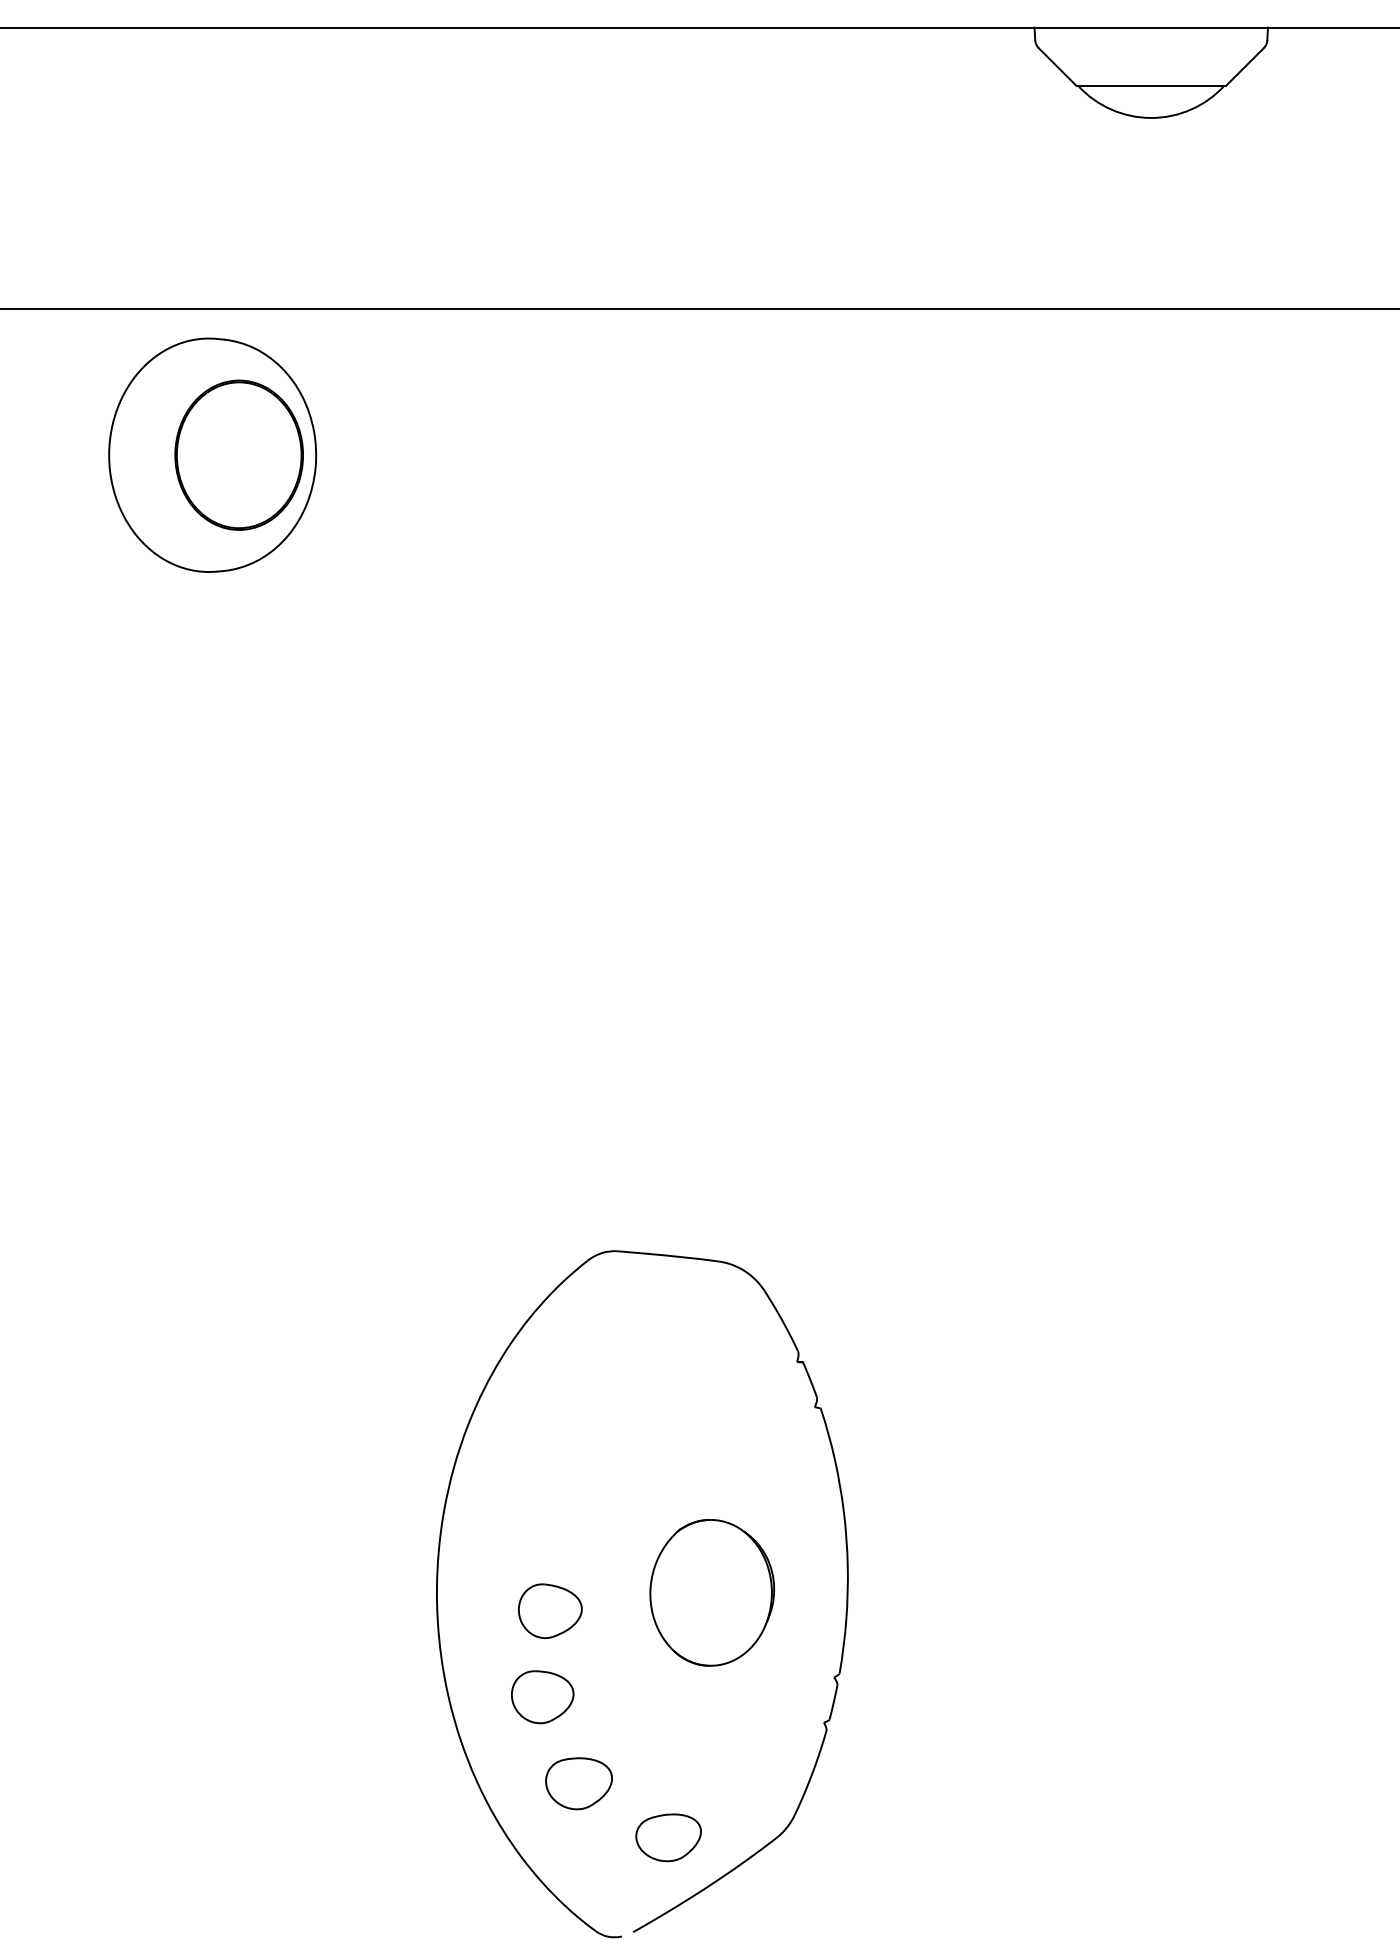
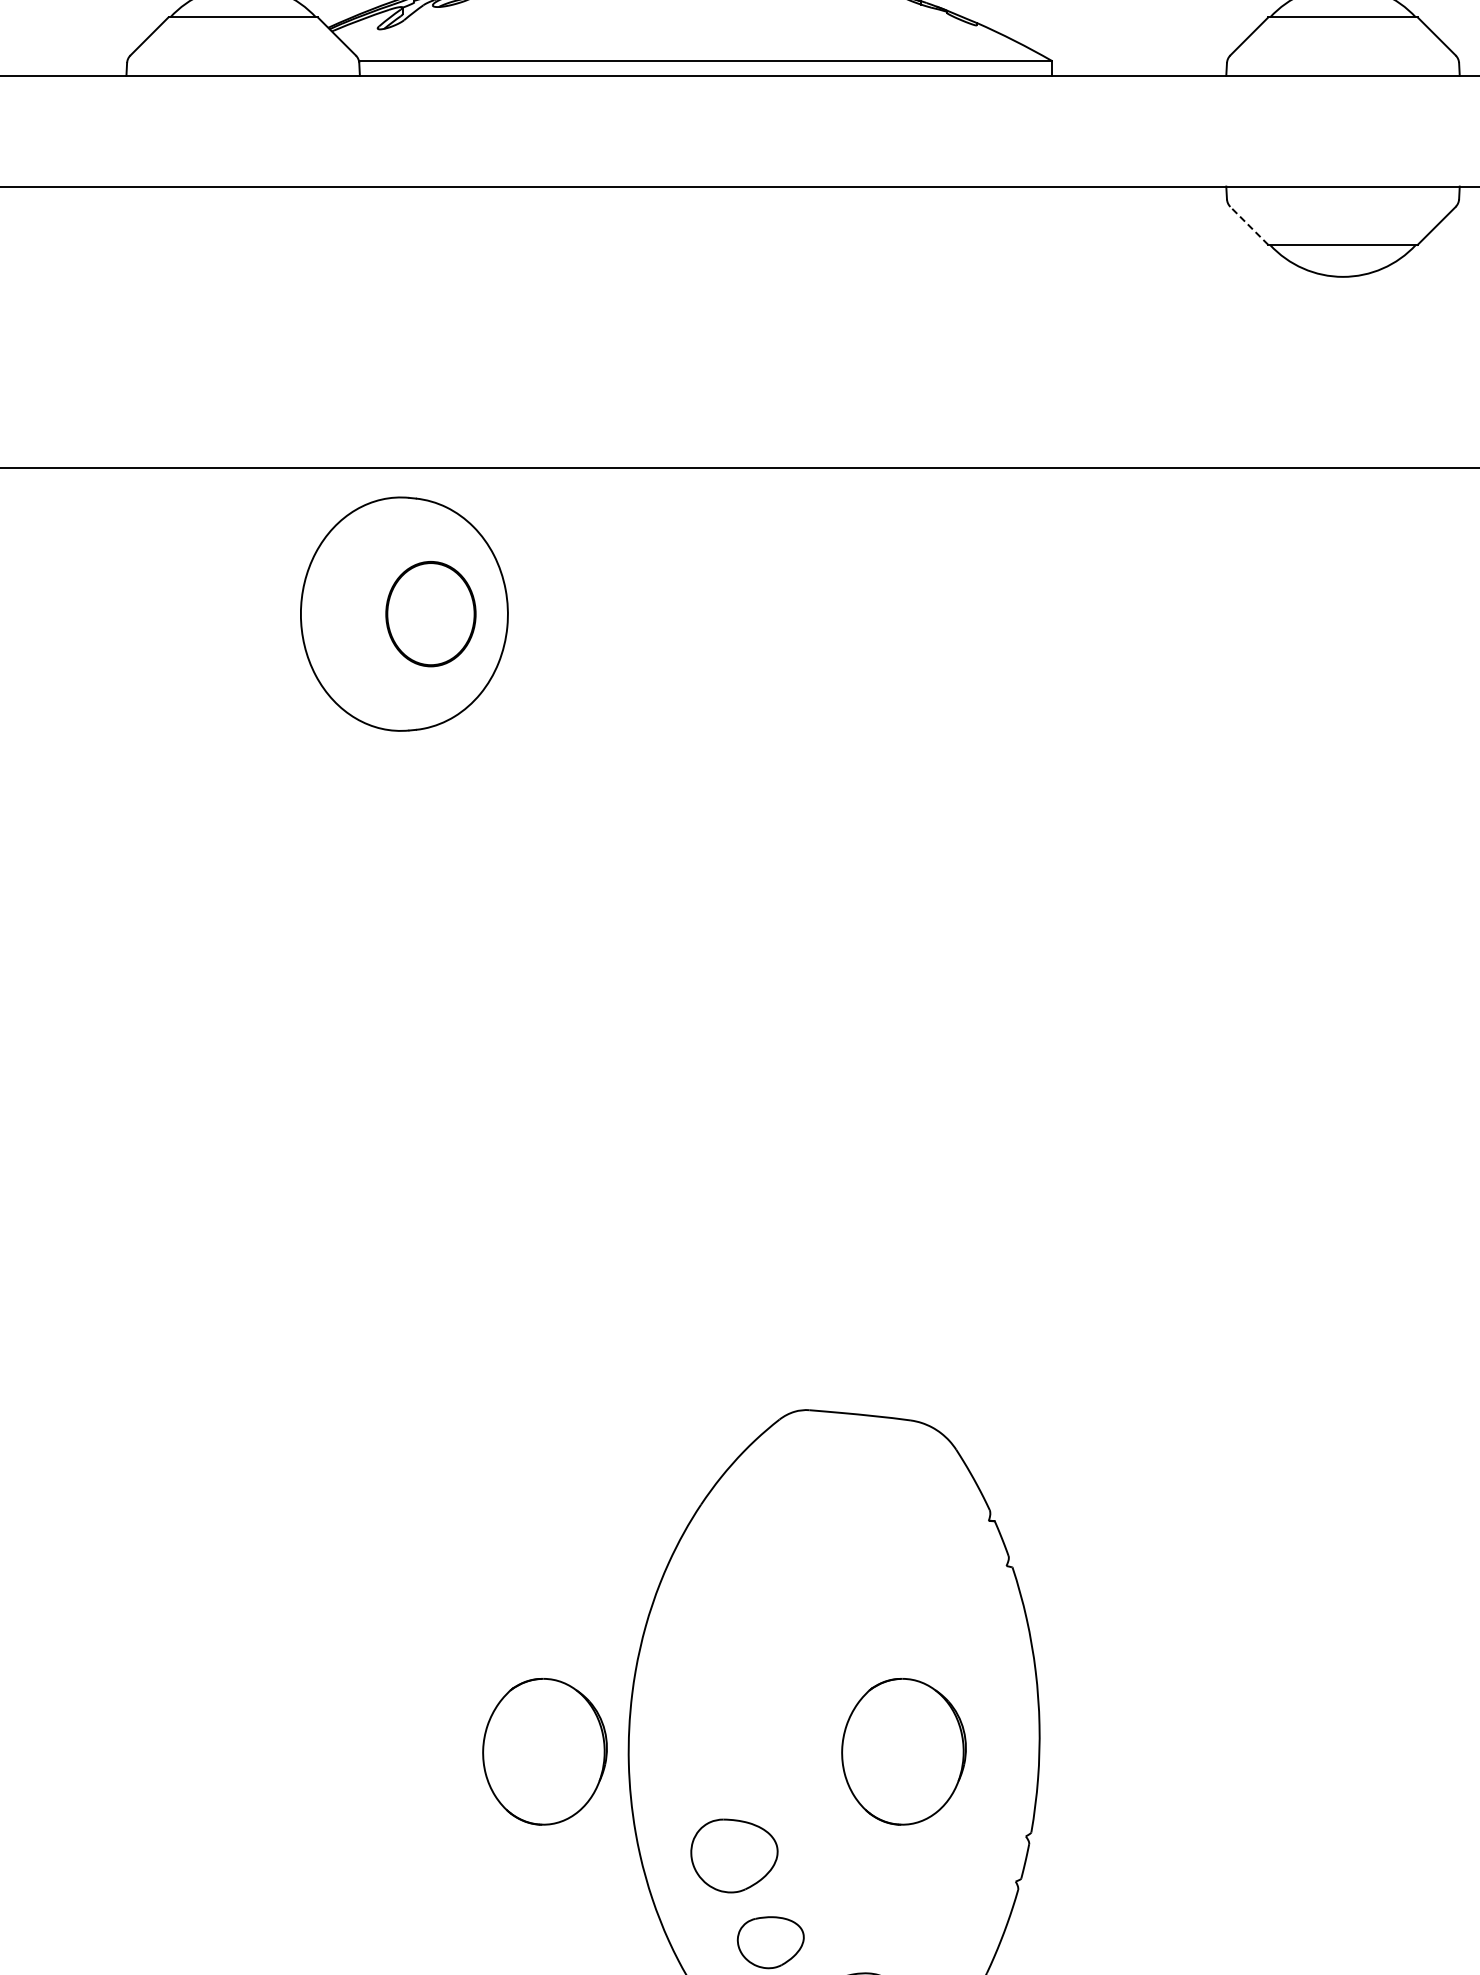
line: (1057, 66) -> (1249, 225), solid -> dashed
part: (238, 454) -> (430, 613), size x0.7
part: (352, 1592) -> (544, 1751), added
part: (549, 1610) -> (741, 1769), removed
part: (542, 1697) -> (734, 1856), size x1.4

